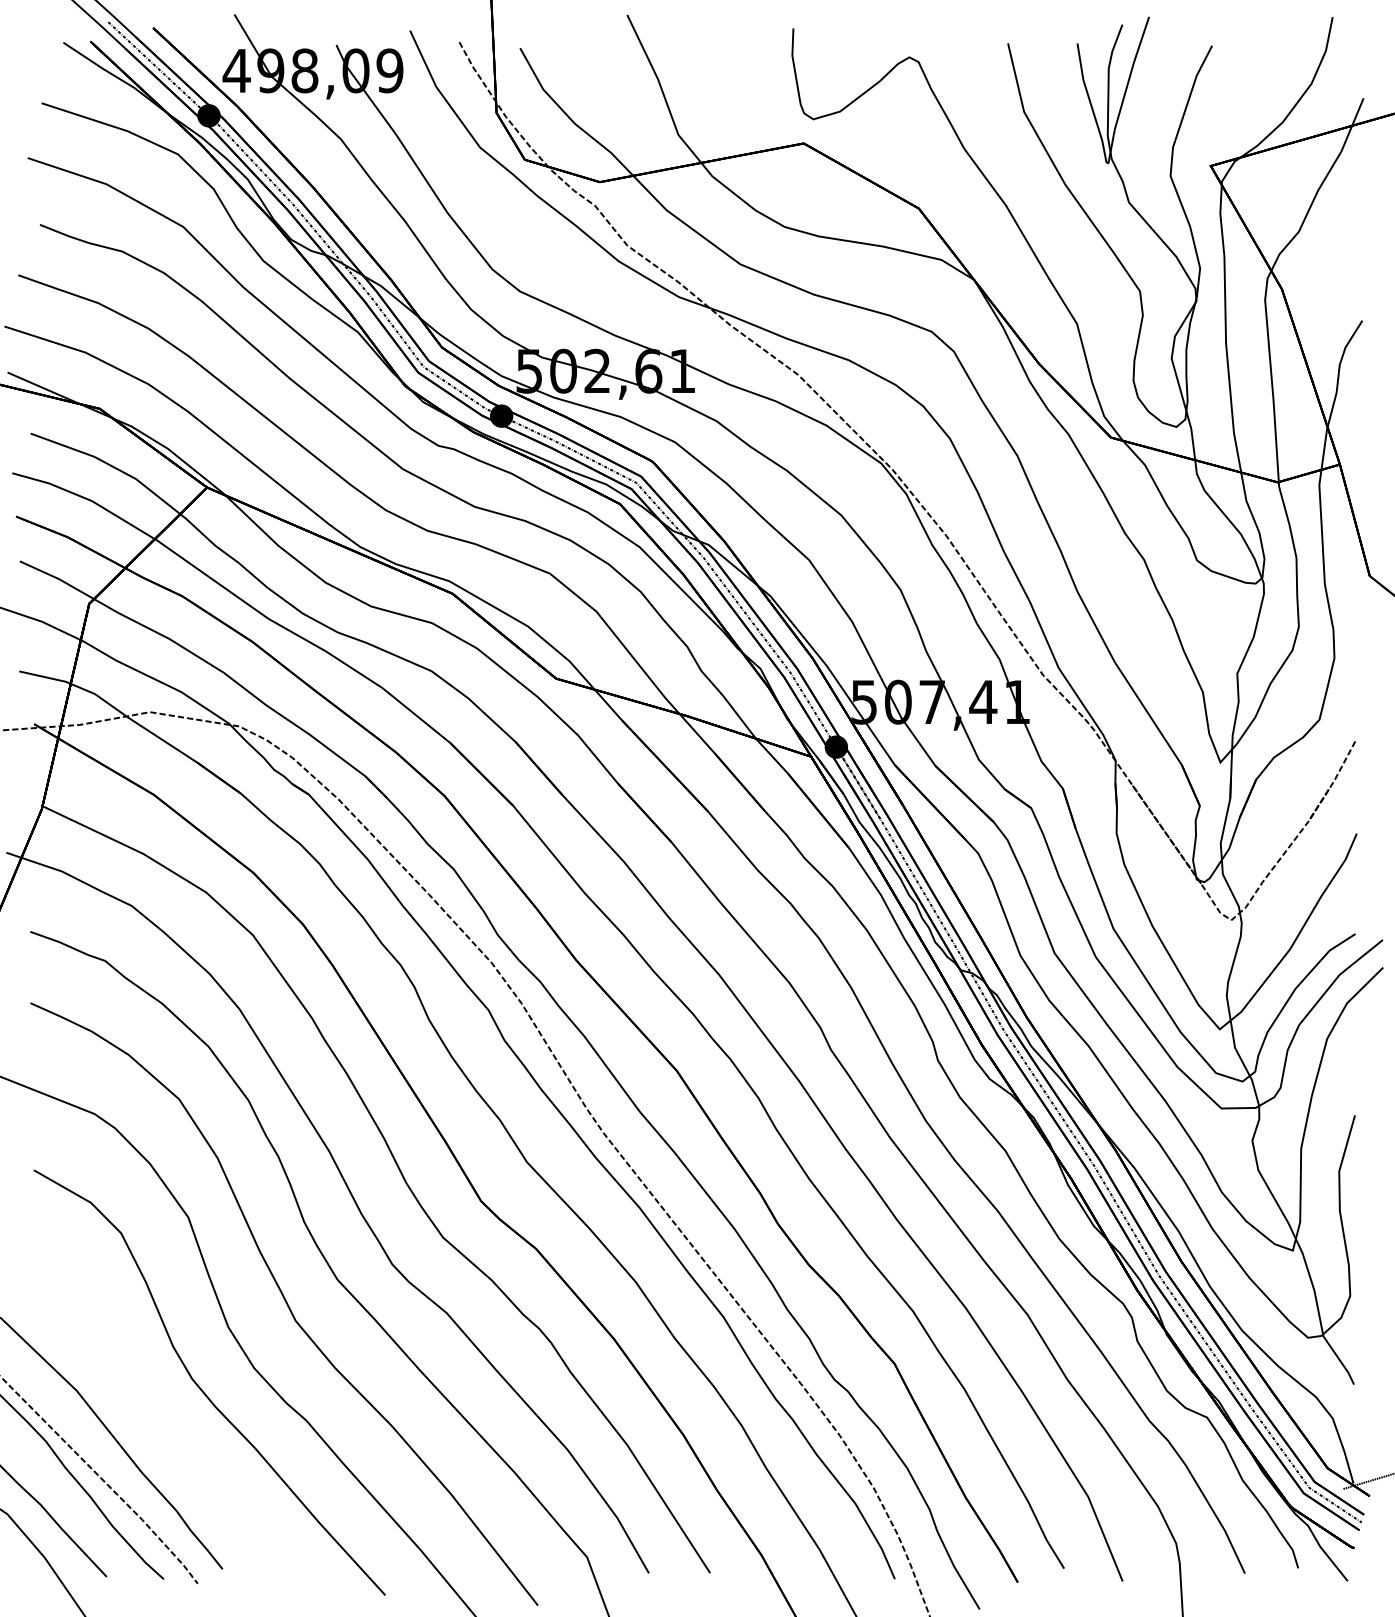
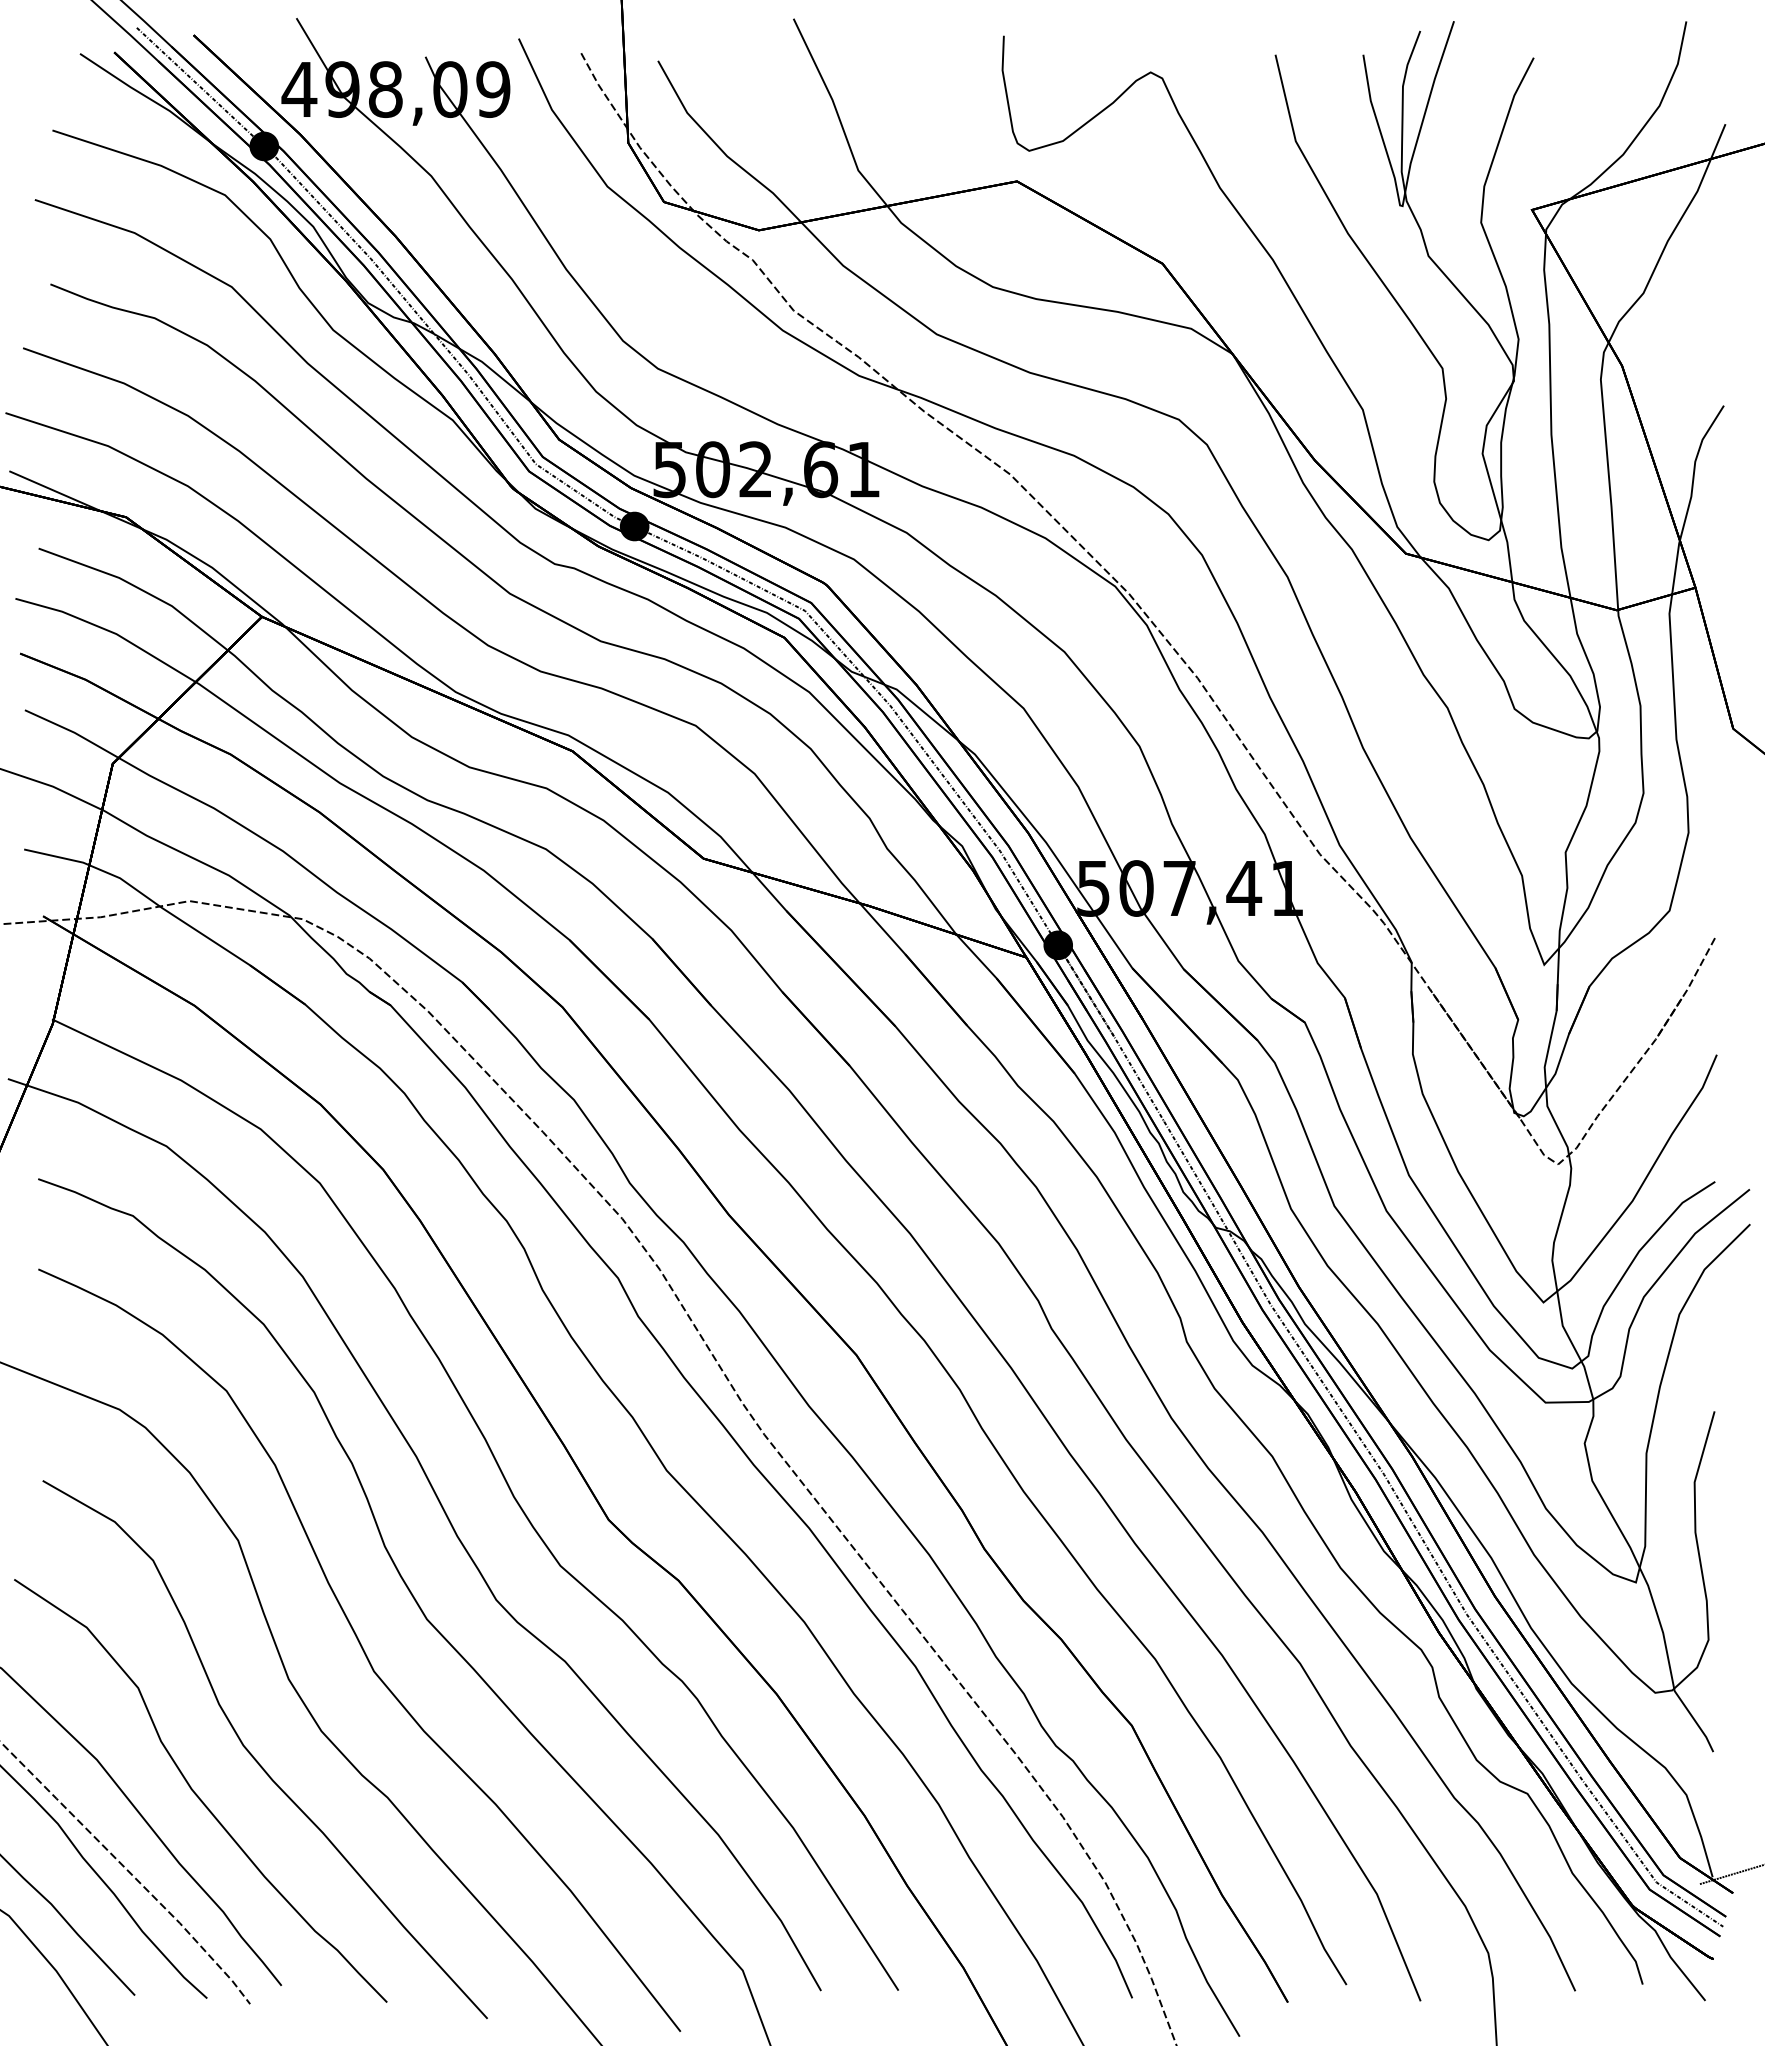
curve: (155, 1417) -> (196, 1793), added

